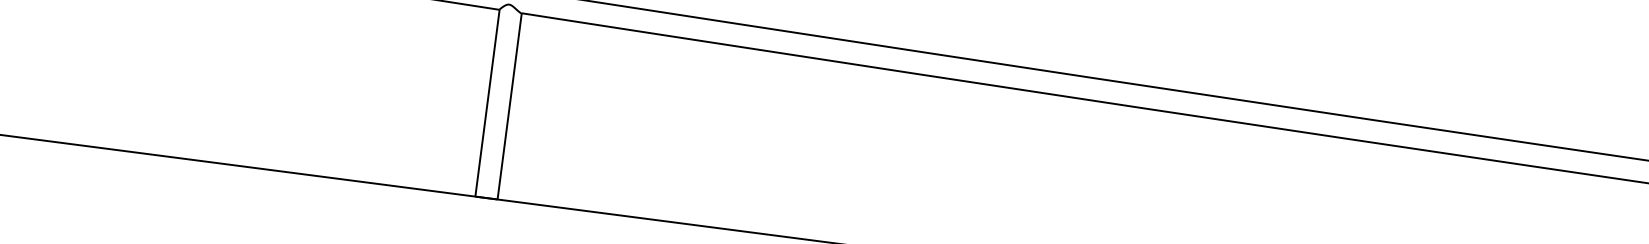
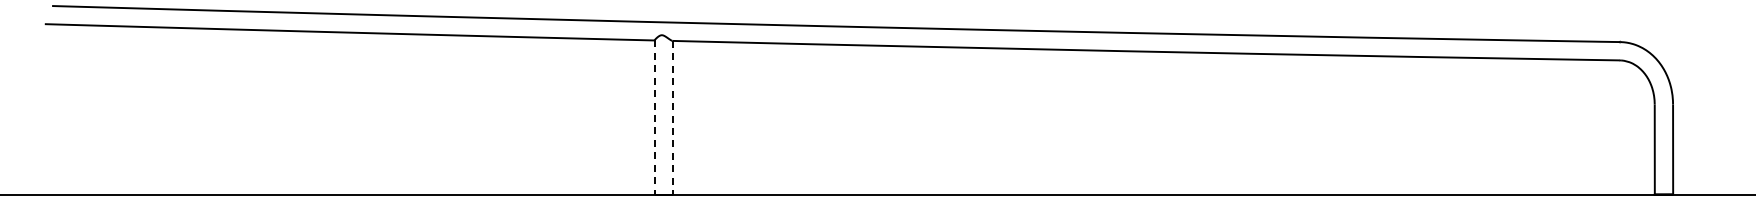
line: (487, 104) -> (654, 118), solid -> dashed
line: (509, 105) -> (672, 117), solid -> dashed

